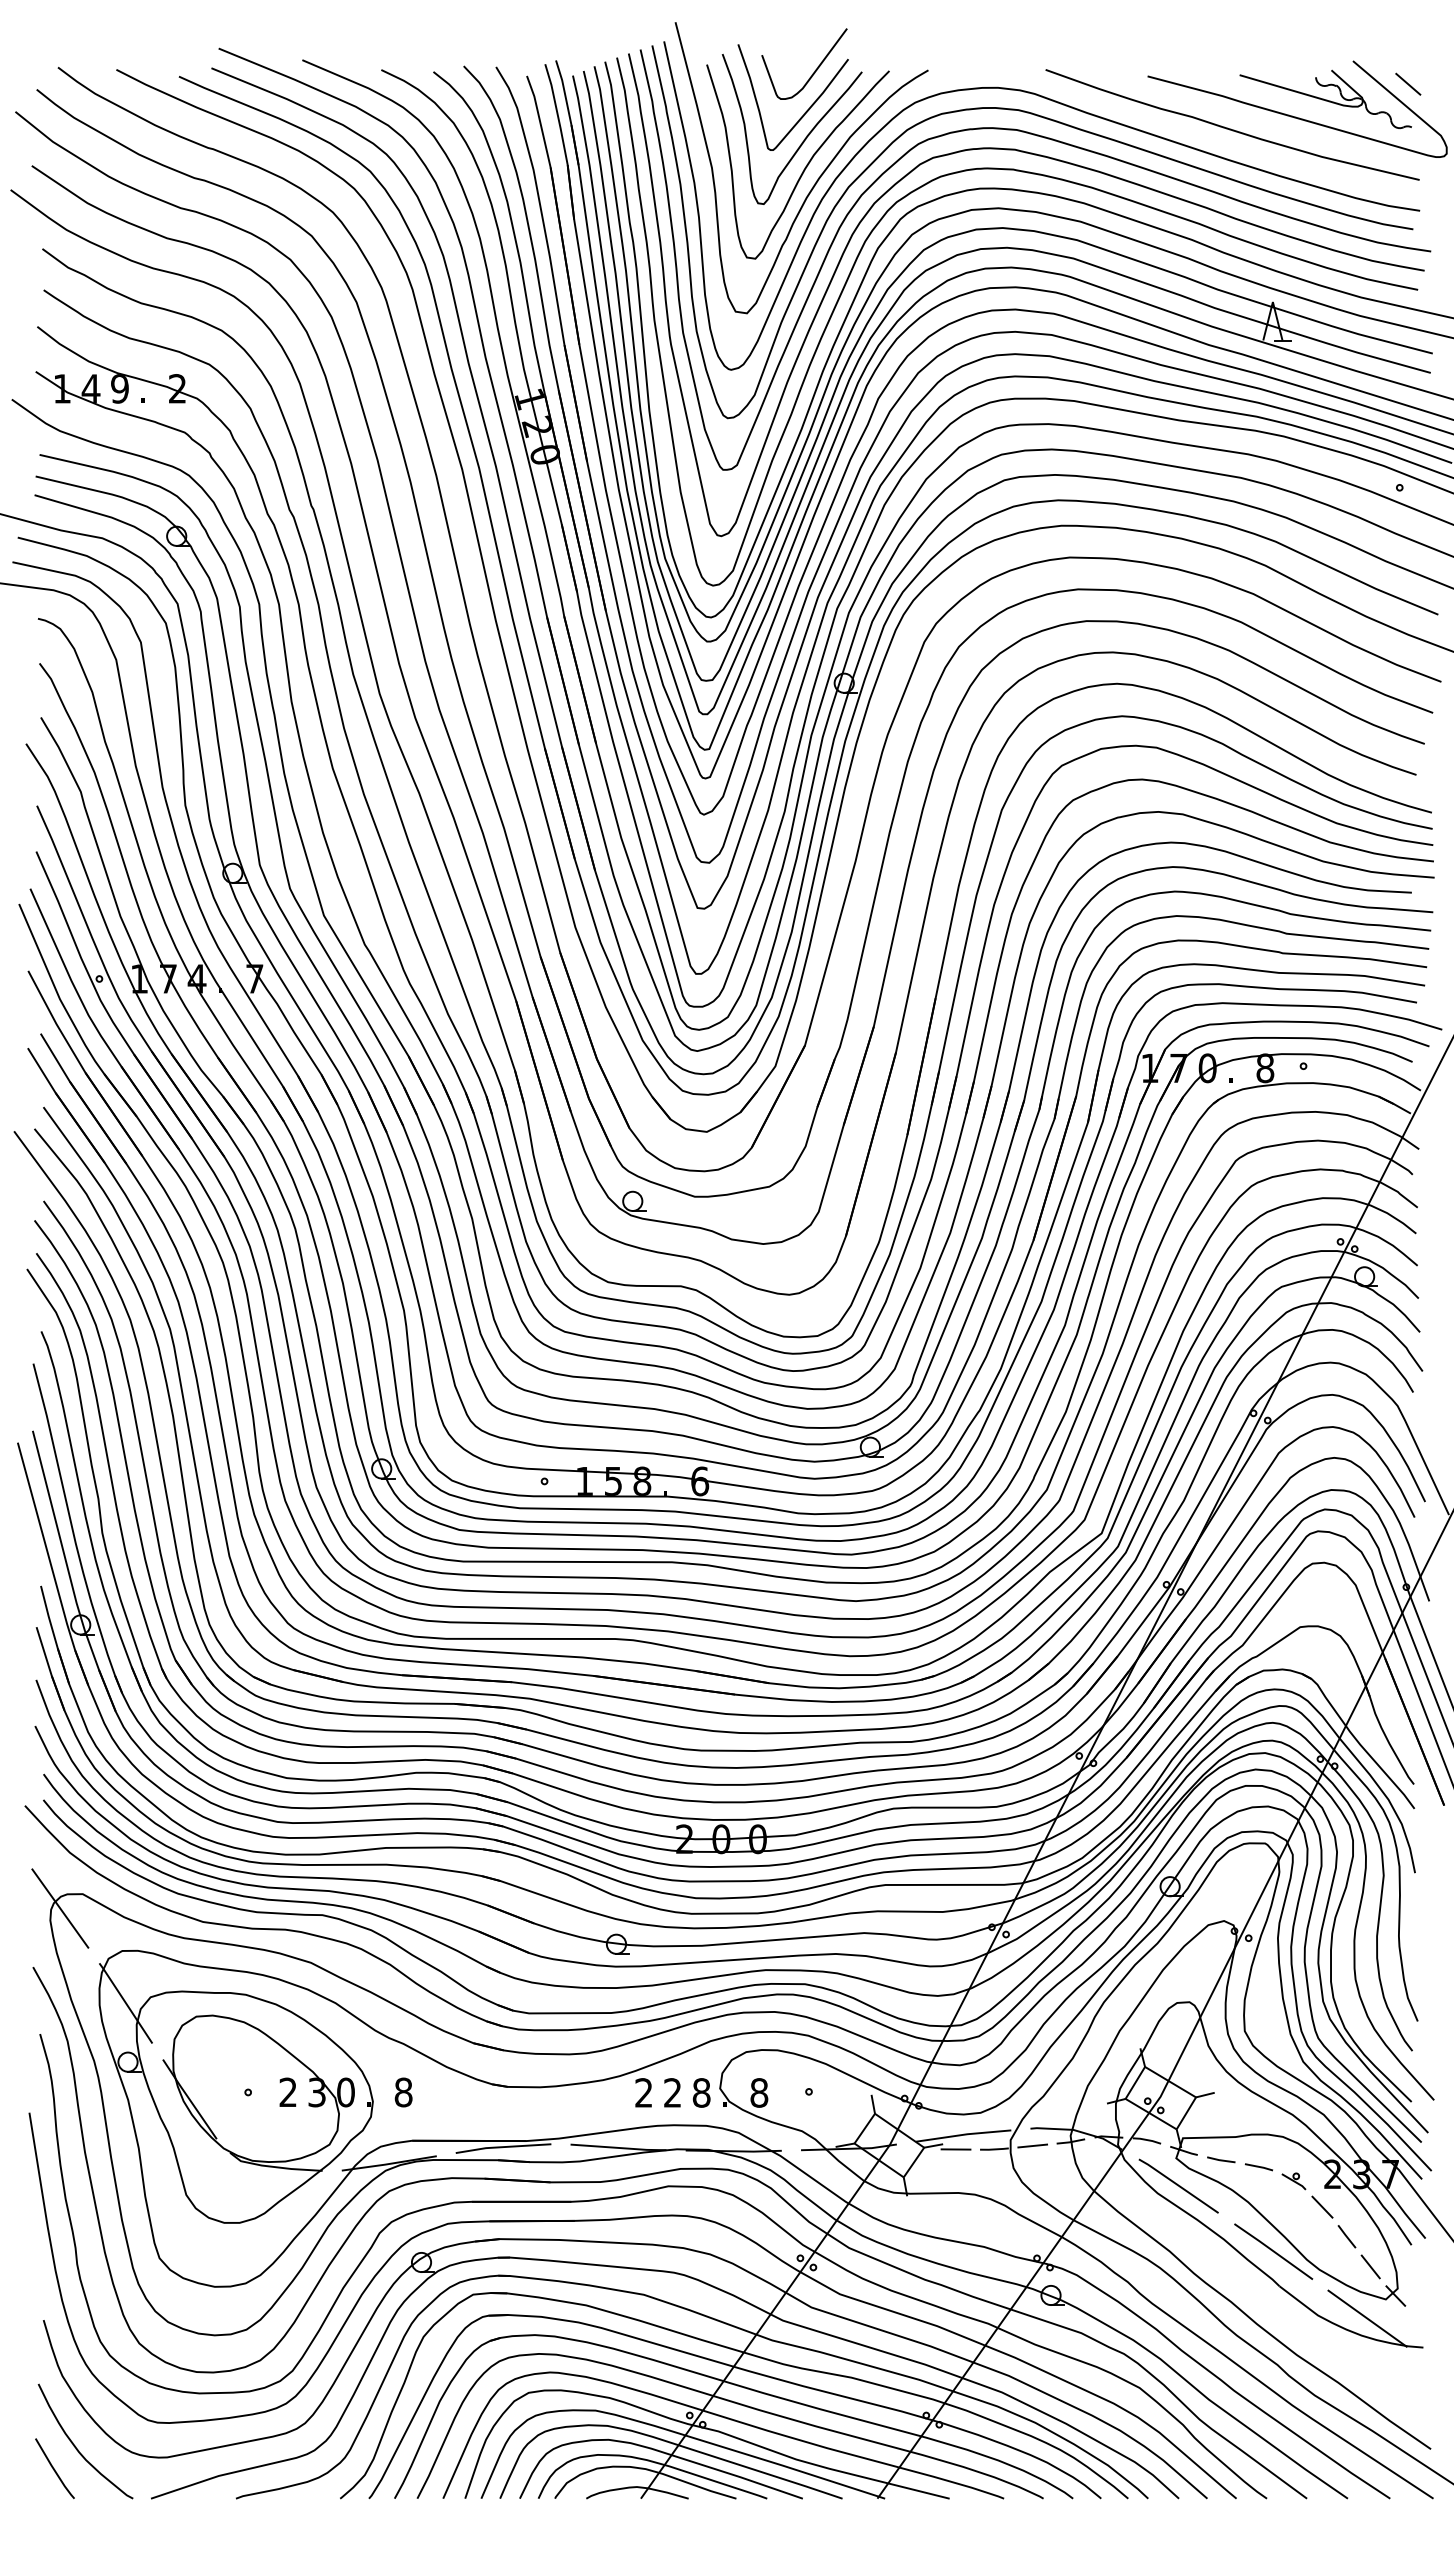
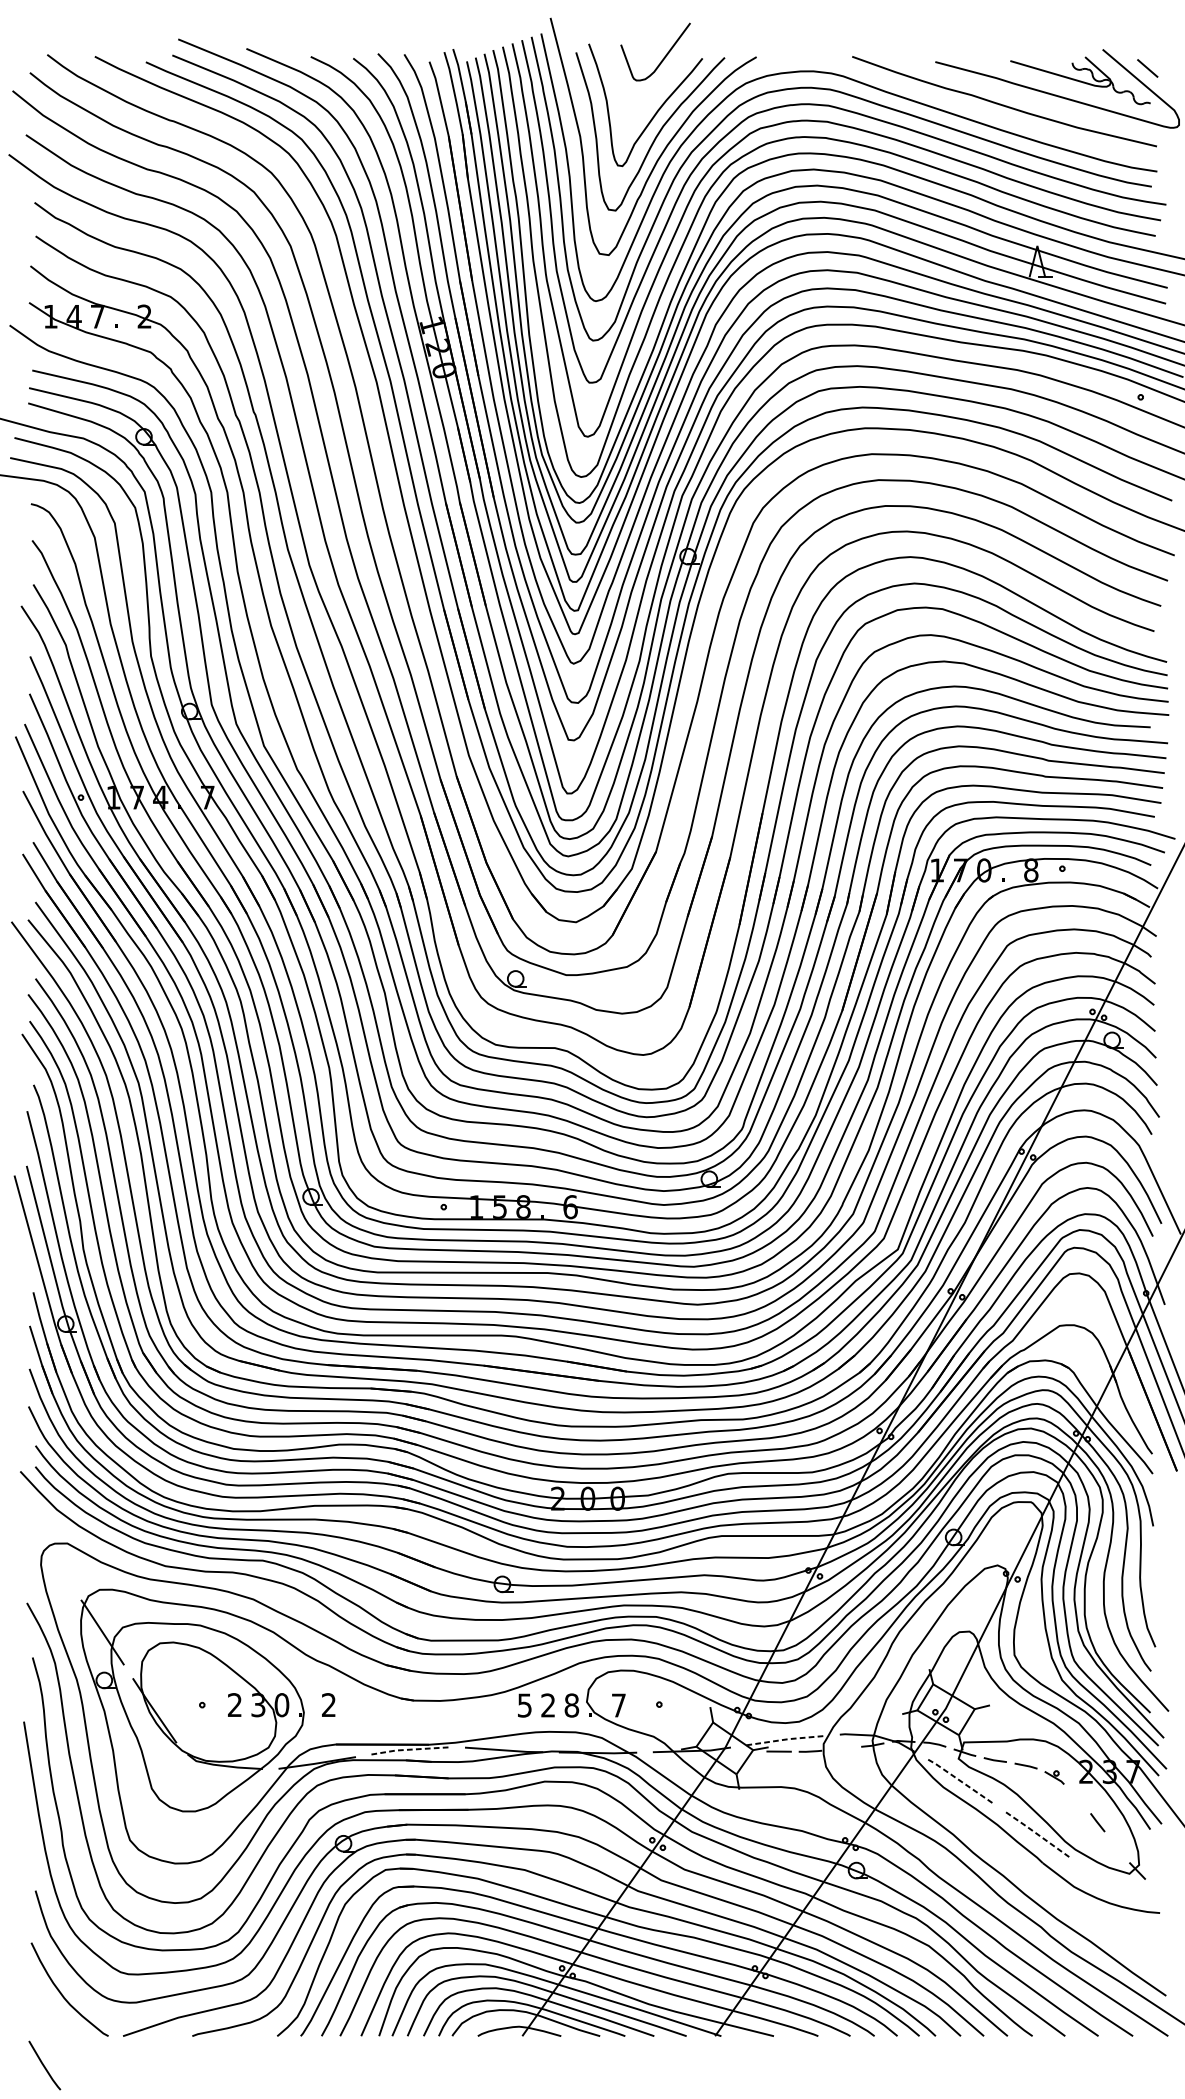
curve: (806, 110) -> (657, 89), removed
text: (119, 388) -> (97, 316), 9 -> 7
line: (60, 1908) -> (49, 1555), removed
text: (403, 2092) -> (328, 1705), 8 -> 2
text: (643, 2092) -> (524, 1705), 2 -> 5
text: (759, 2092) -> (618, 1705), 8 -> 7
line: (964, 2134) -> (786, 1739), solid -> dashed
line: (1032, 2145) -> (841, 1748), removed
line: (502, 2147) -> (409, 1749), solid -> dashed
line: (1178, 2185) -> (960, 1780), solid -> dashed
line: (1322, 2206) -> (1077, 1798), removed
line: (1273, 2251) -> (1037, 1834), solid -> dashed
line: (1370, 2266) -> (1116, 1846), removed
line: (1367, 2318) -> (1114, 1889), removed
line: (54, 2468) -> (44, 2065), moved

